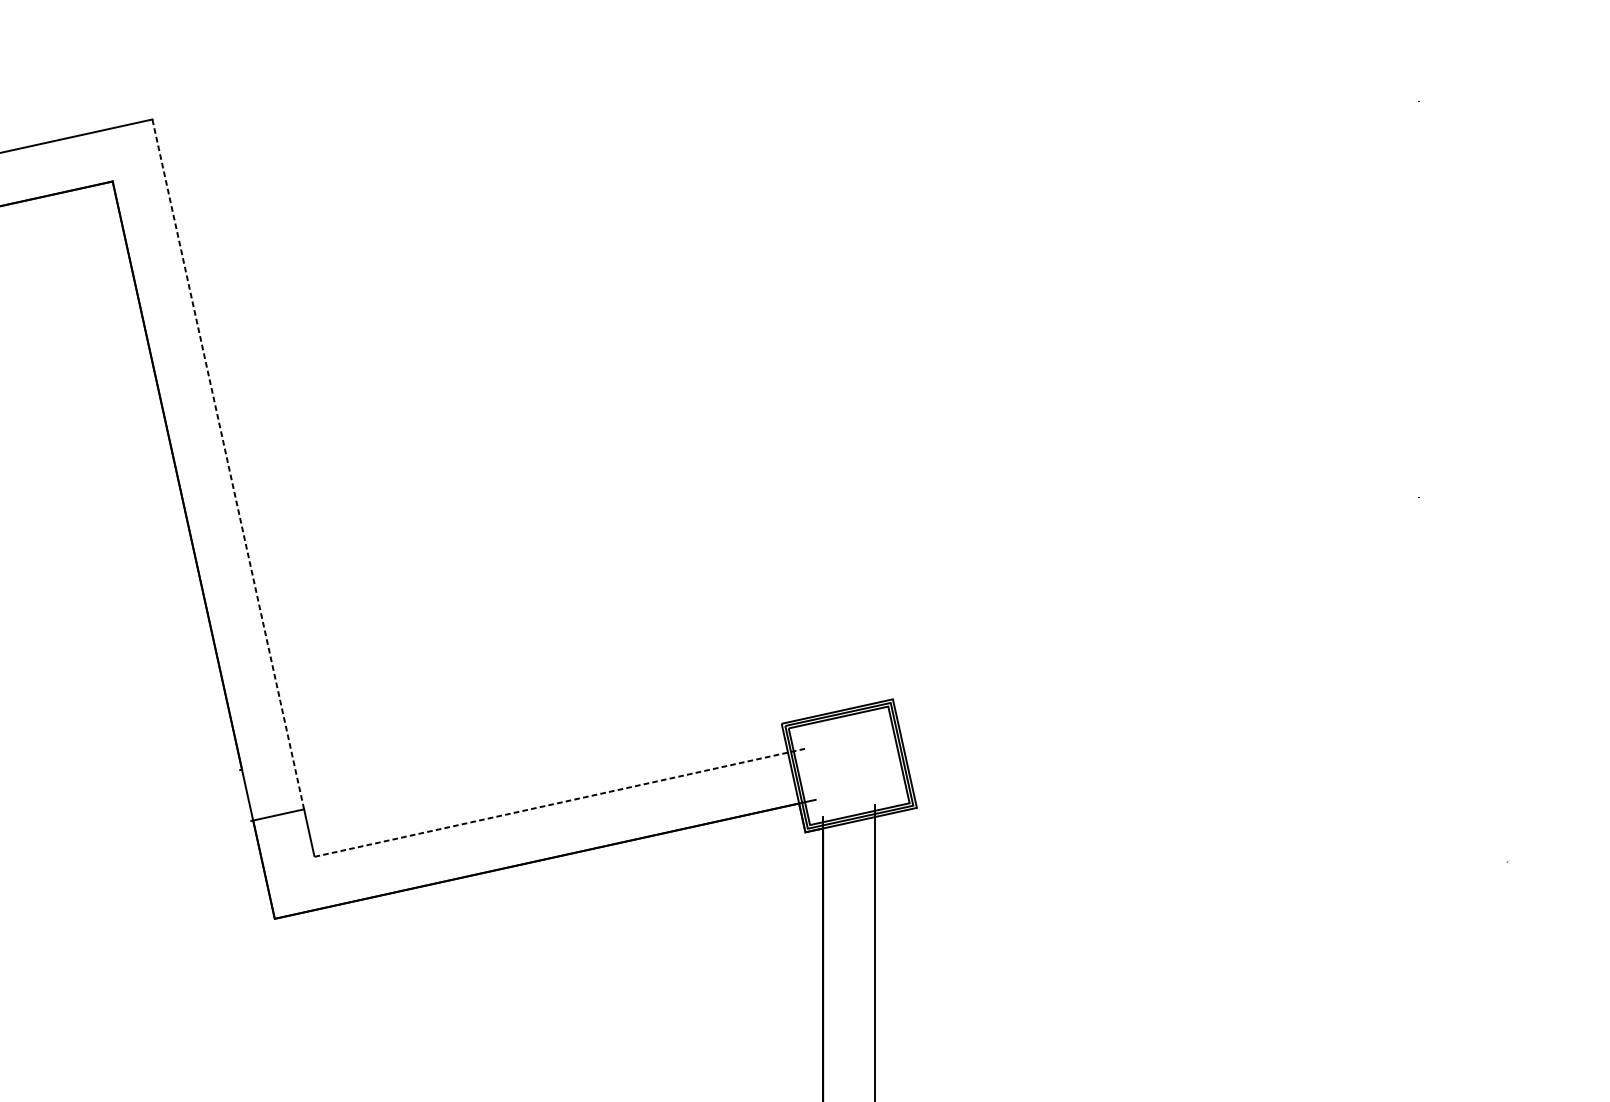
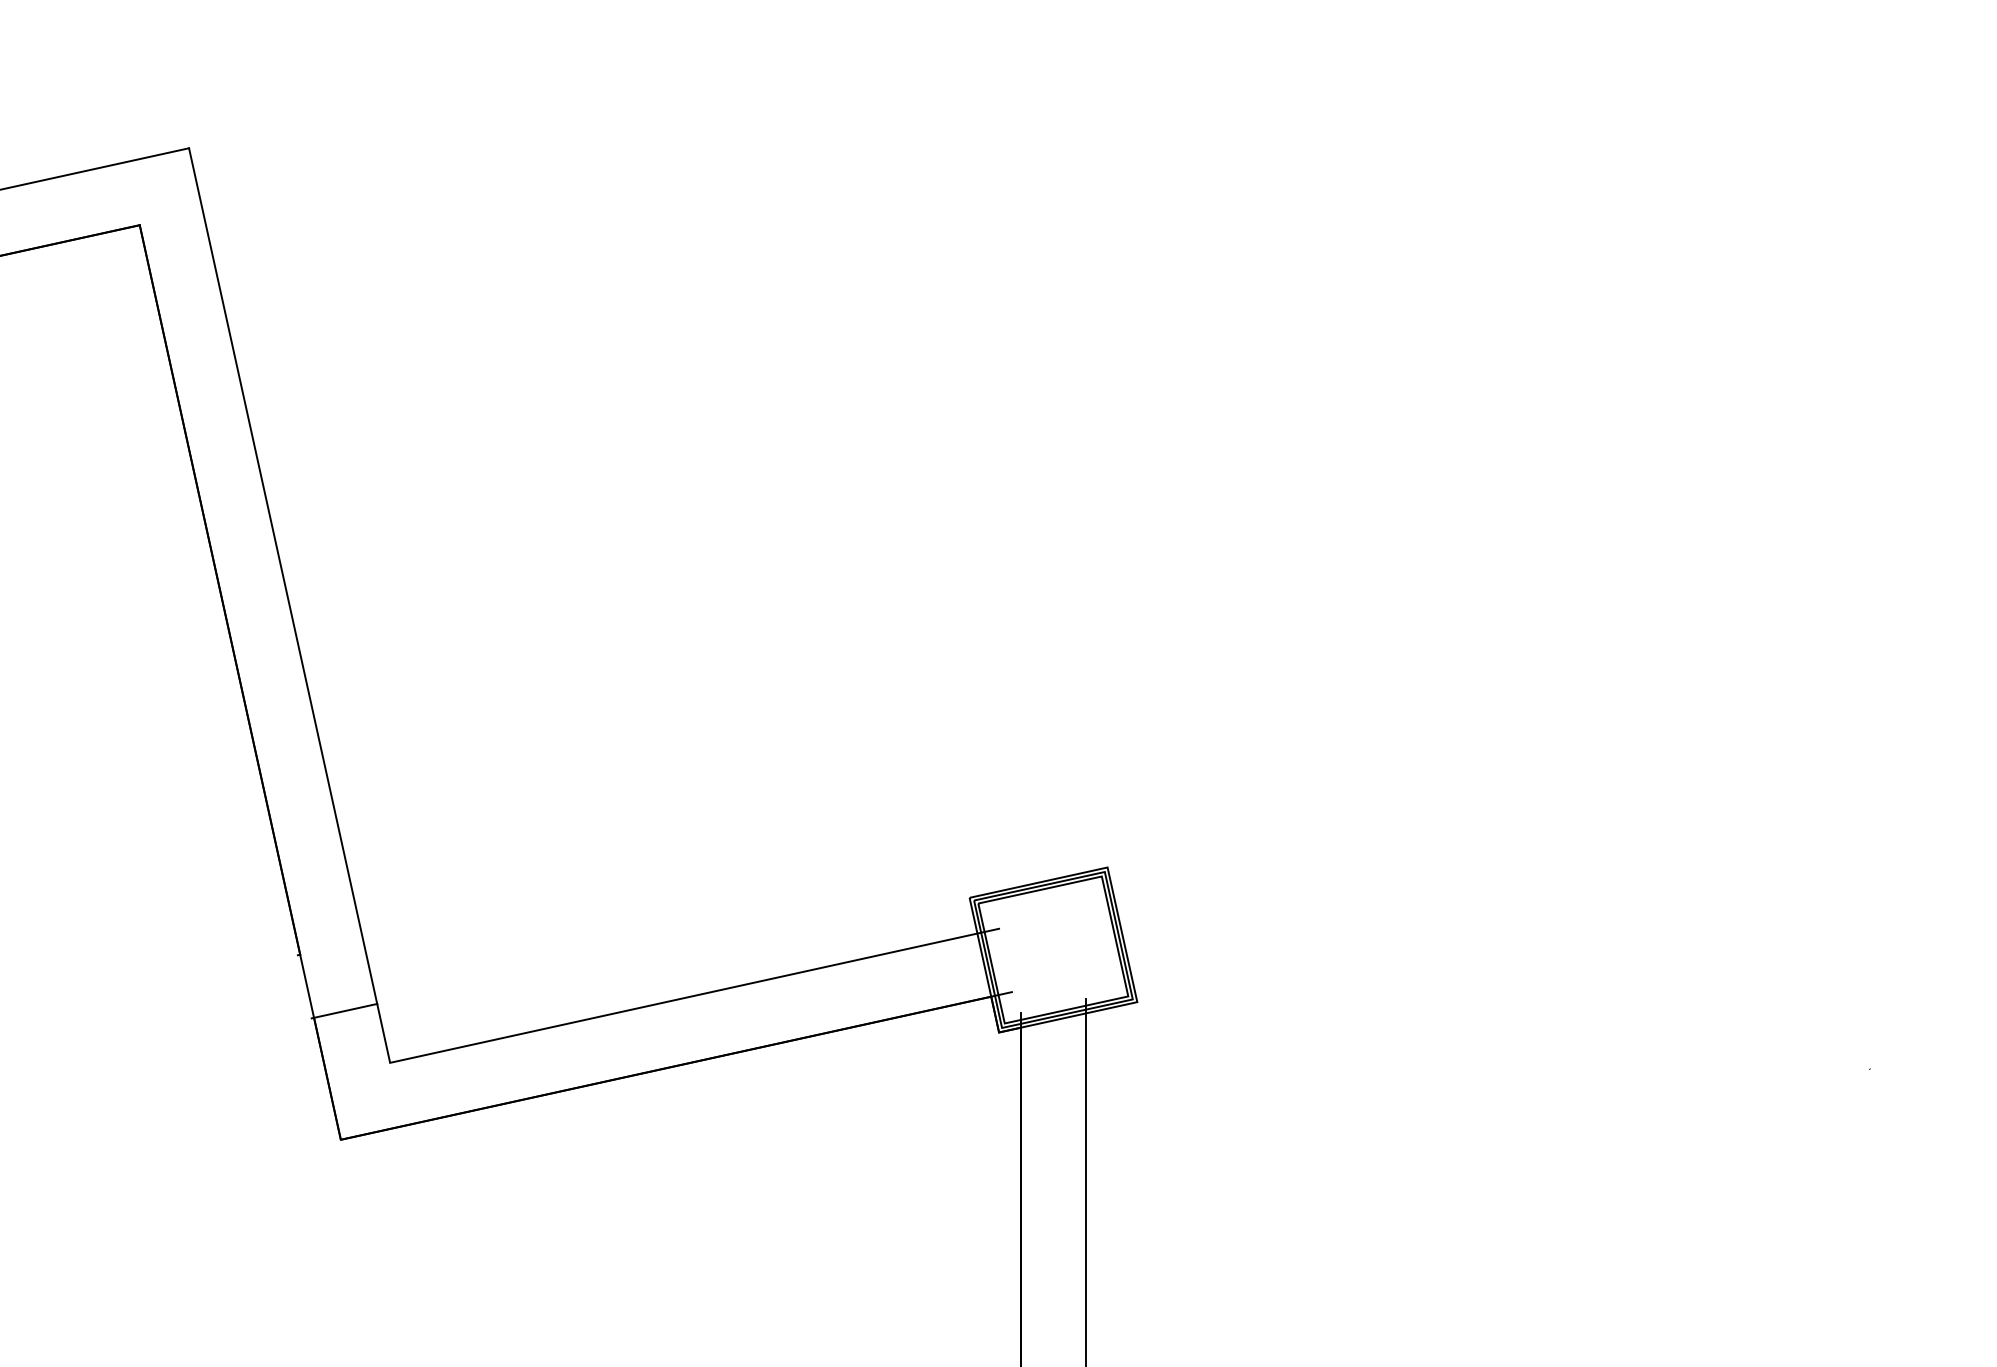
line: (228, 463) -> (283, 575), dashed -> solid
line: (559, 802) -> (694, 995), dashed -> solid

